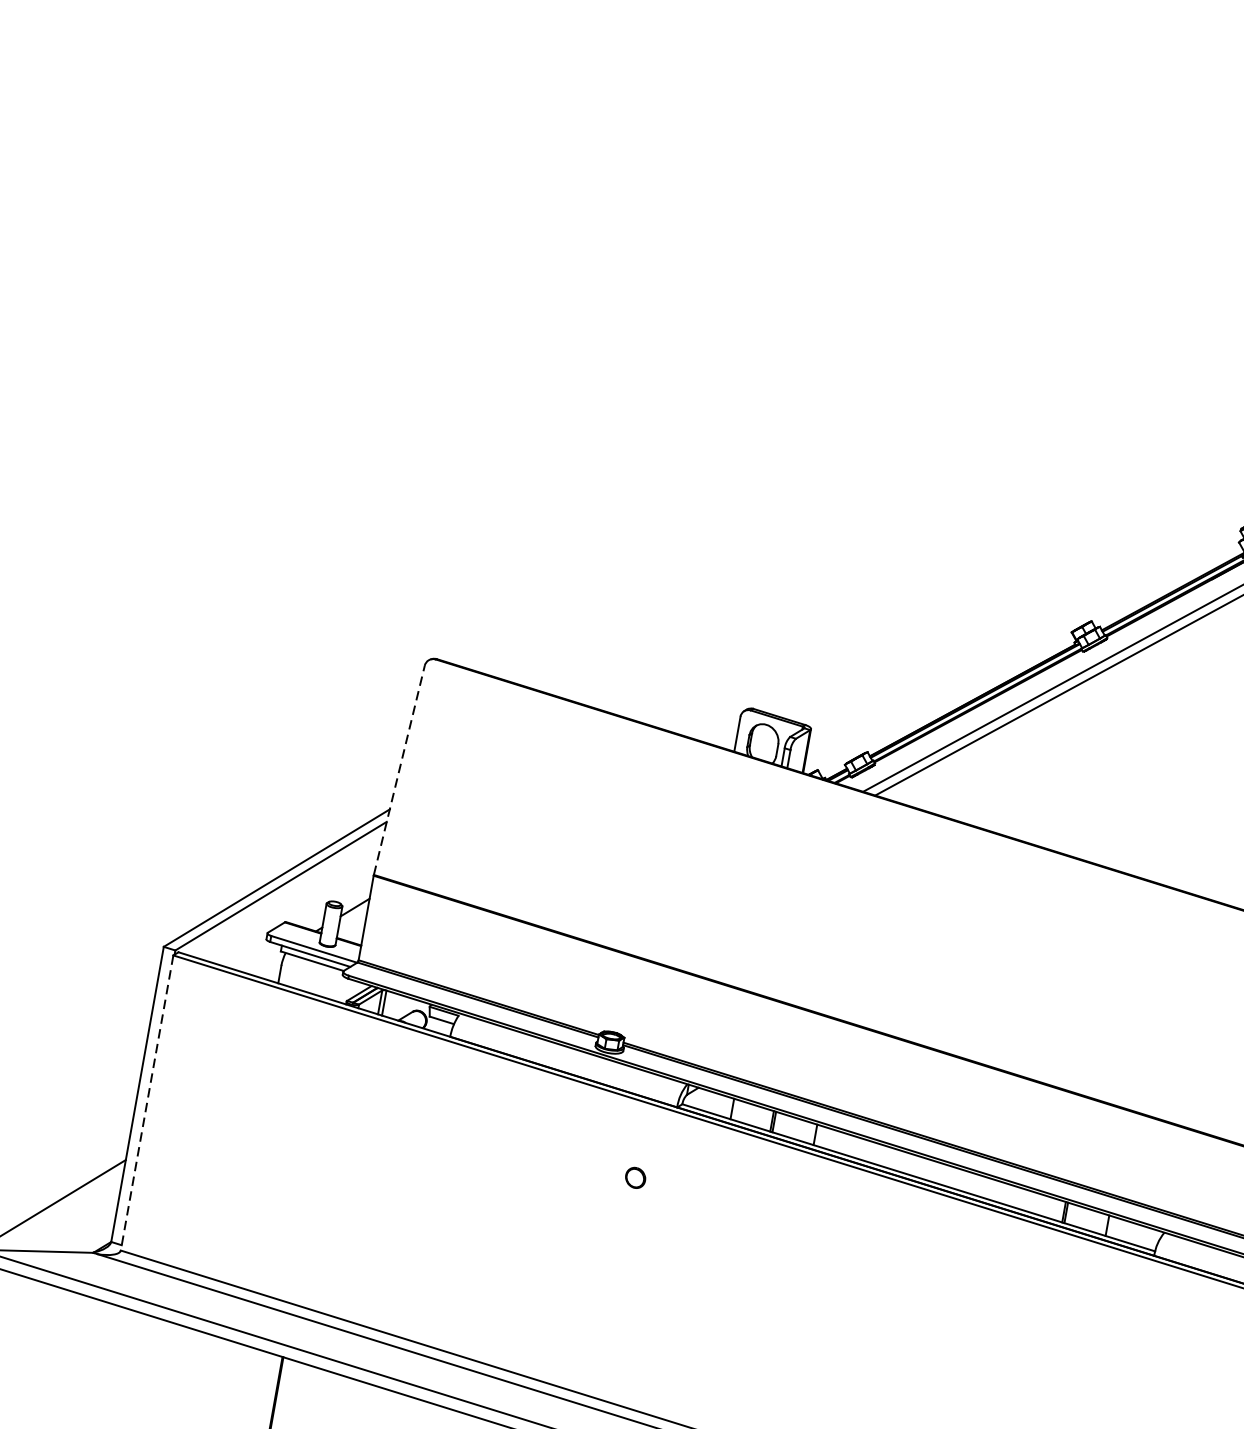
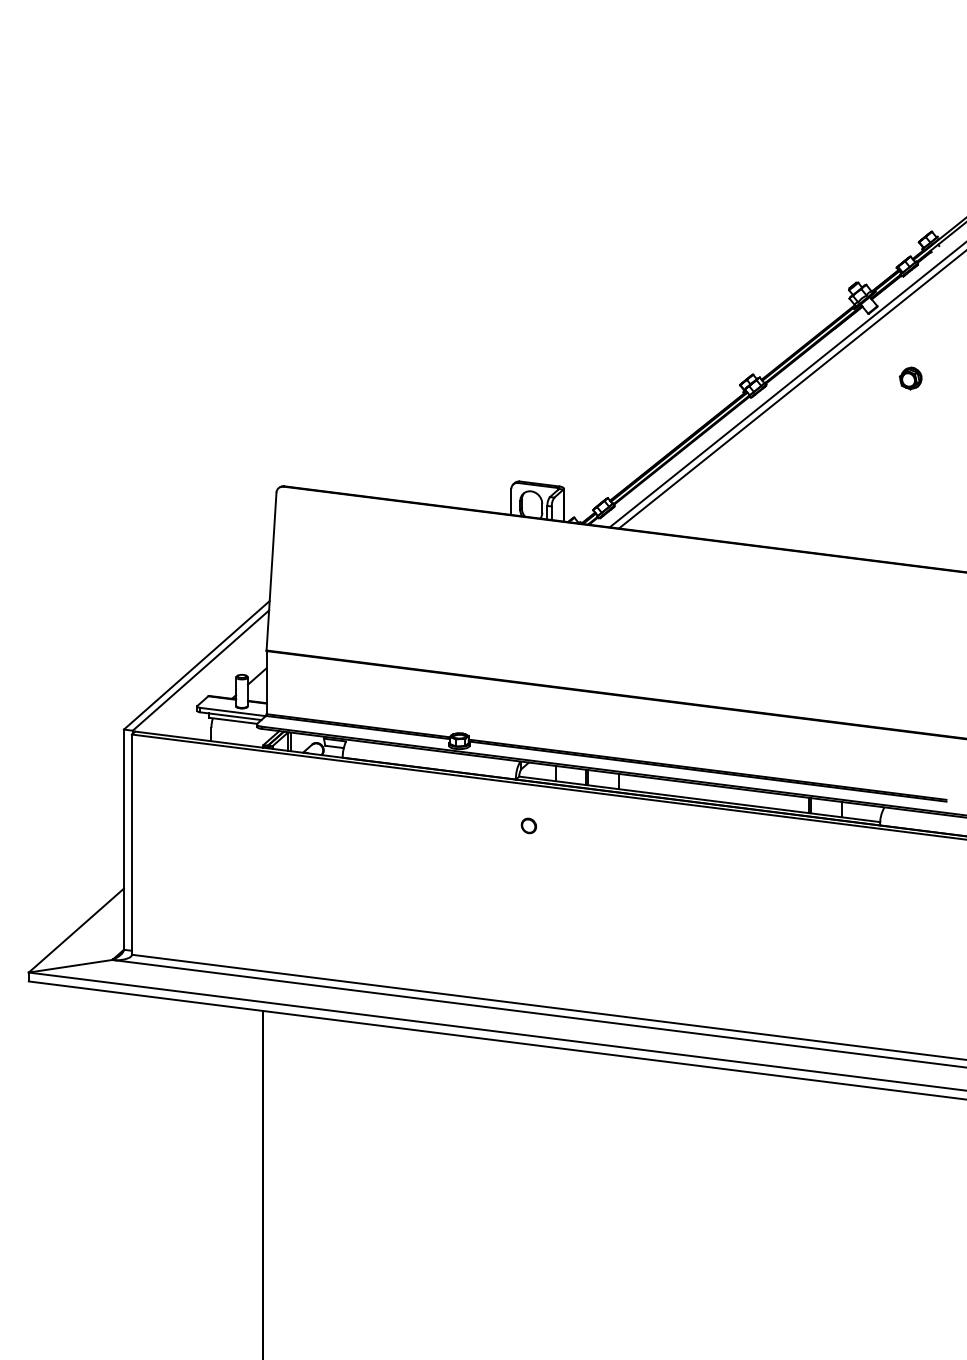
line: (399, 770) -> (271, 571), dashed -> solid
line: (146, 1104) -> (131, 845), dashed -> solid
part: (635, 1177) -> (528, 825), moved

